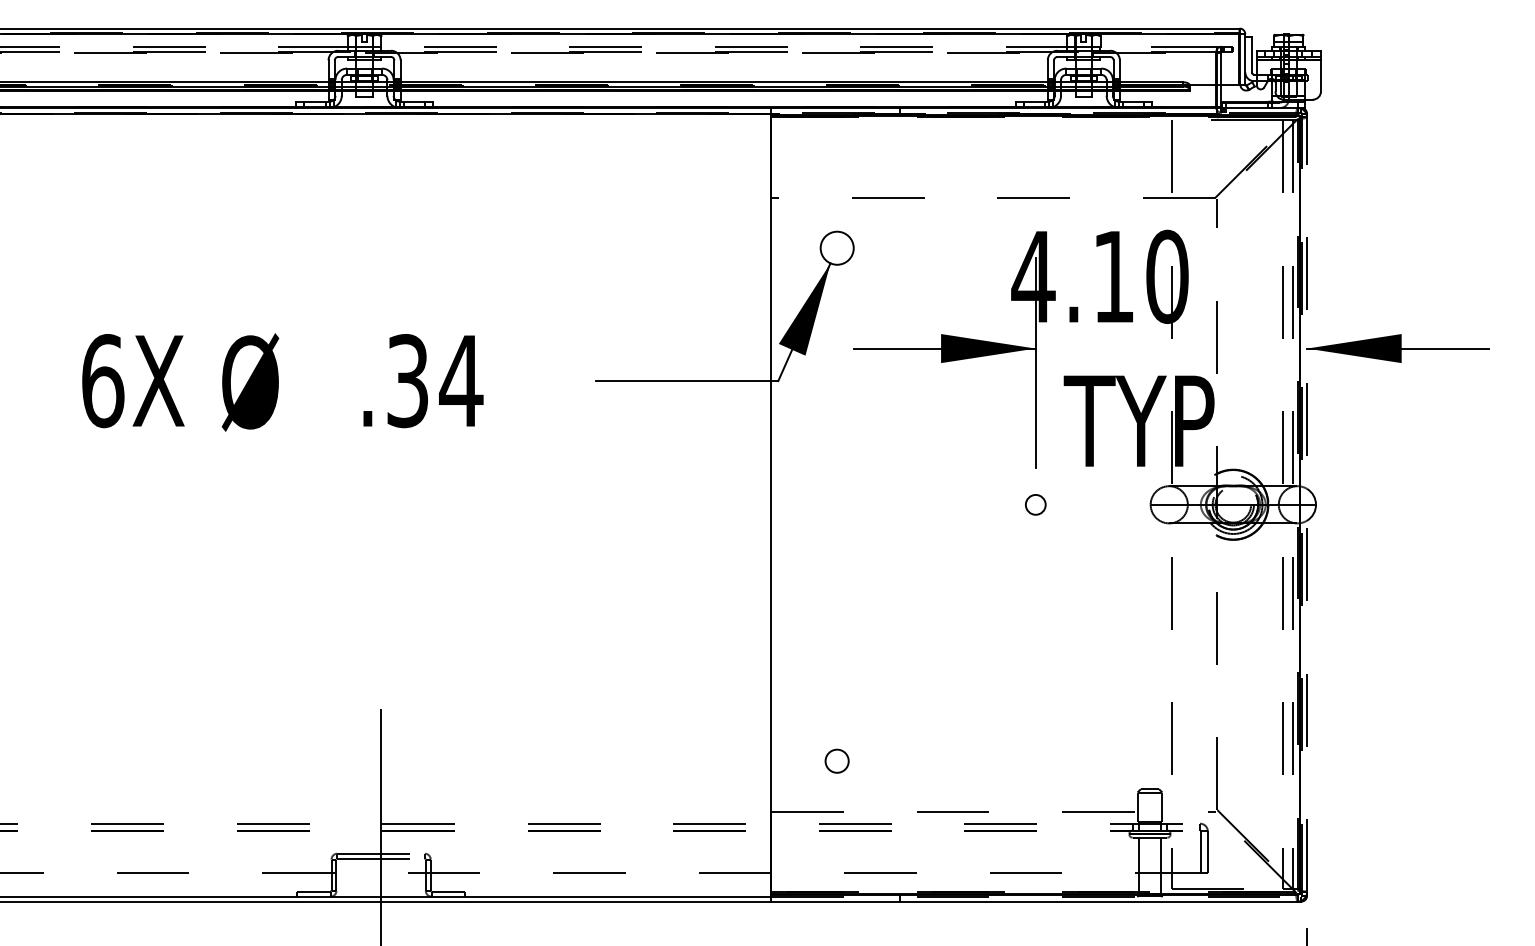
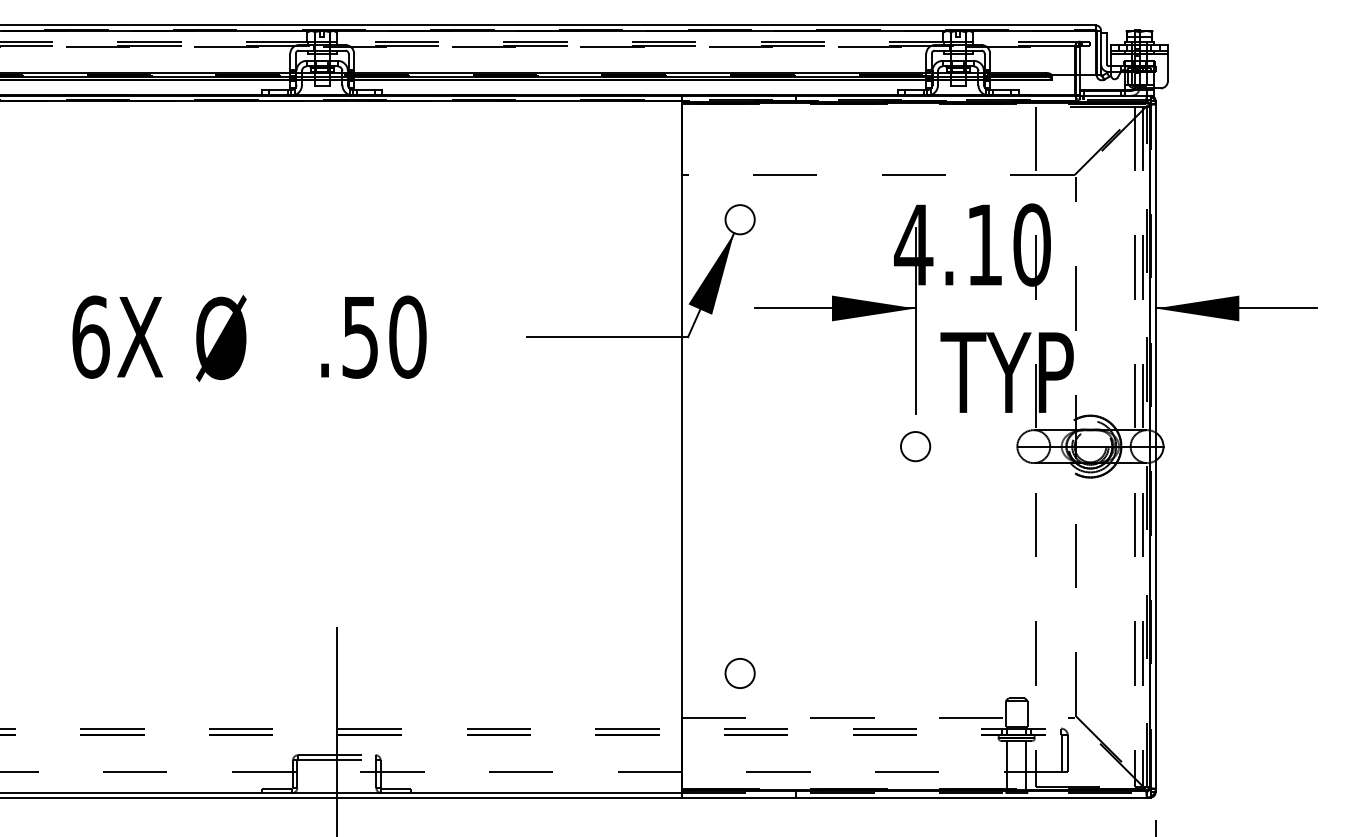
text: (435, 381) -> (384, 337), .34 -> .50
circle: (1035, 504) -> (915, 446), size x1.67
line: (1307, 504) -> (1156, 446), dashed -> solid
circle: (836, 760) -> (739, 672), size x1.43

